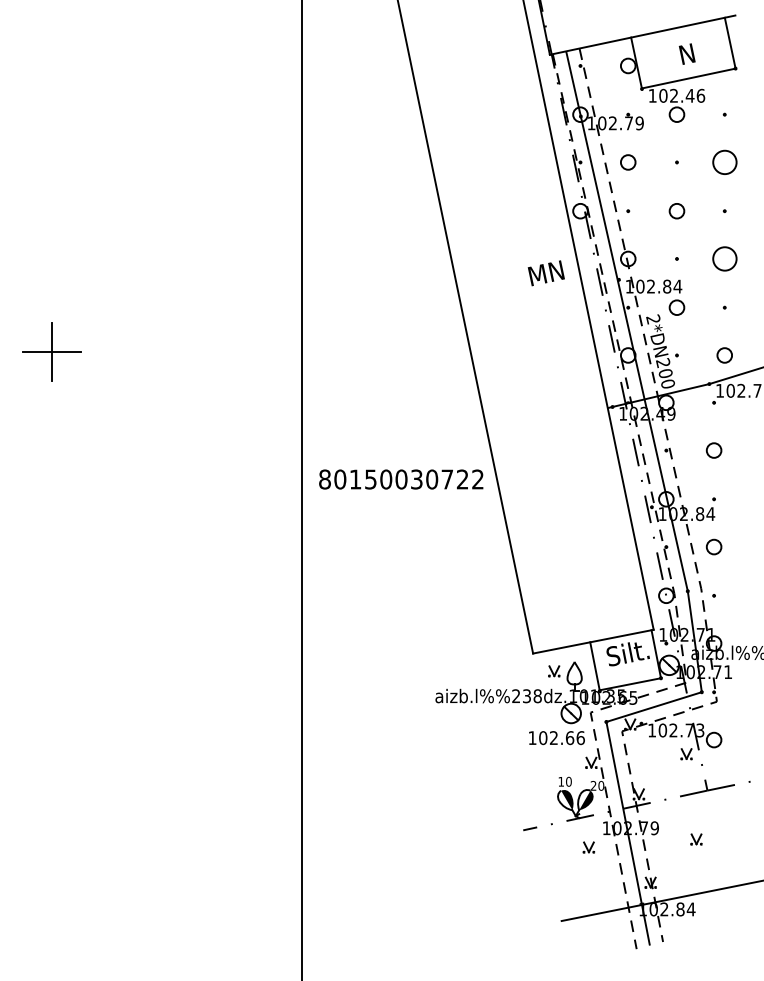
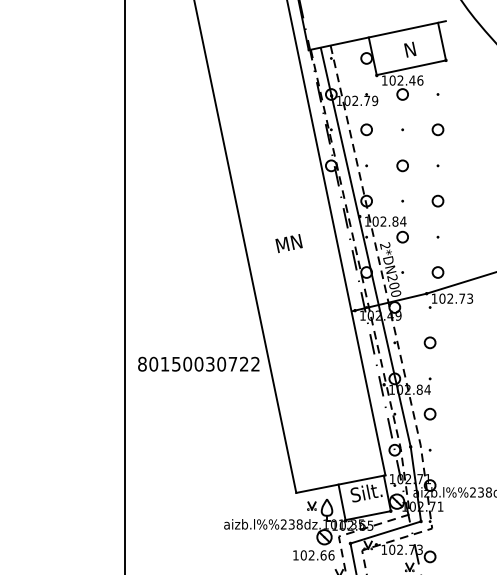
circle: (724, 162) -> (437, 129), size x0.62
circle: (724, 258) -> (437, 200), size x0.62
text: (545, 273) -> (288, 243), moved

